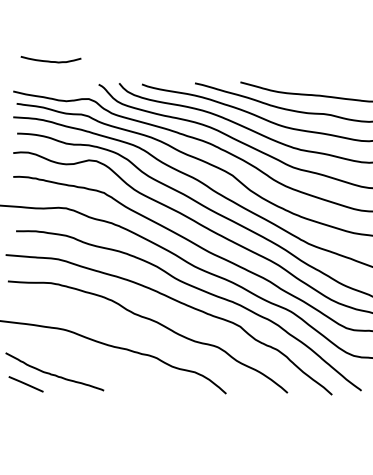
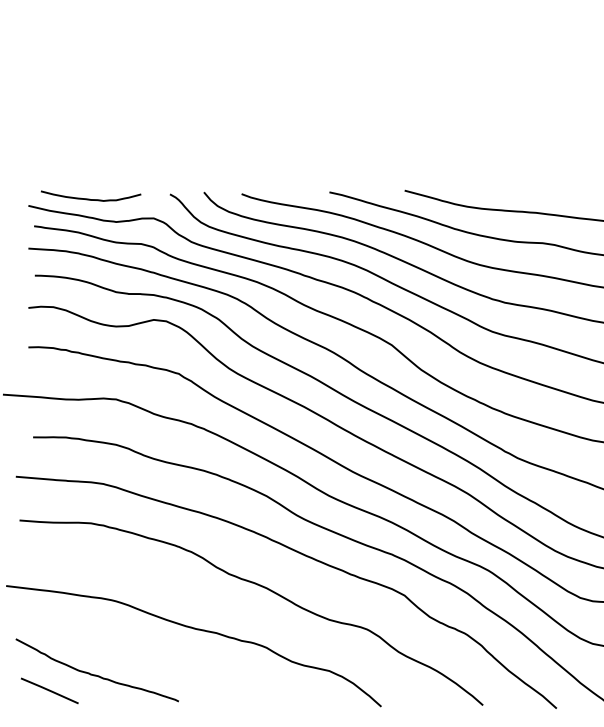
curve: (50, 60) -> (90, 197), moved

